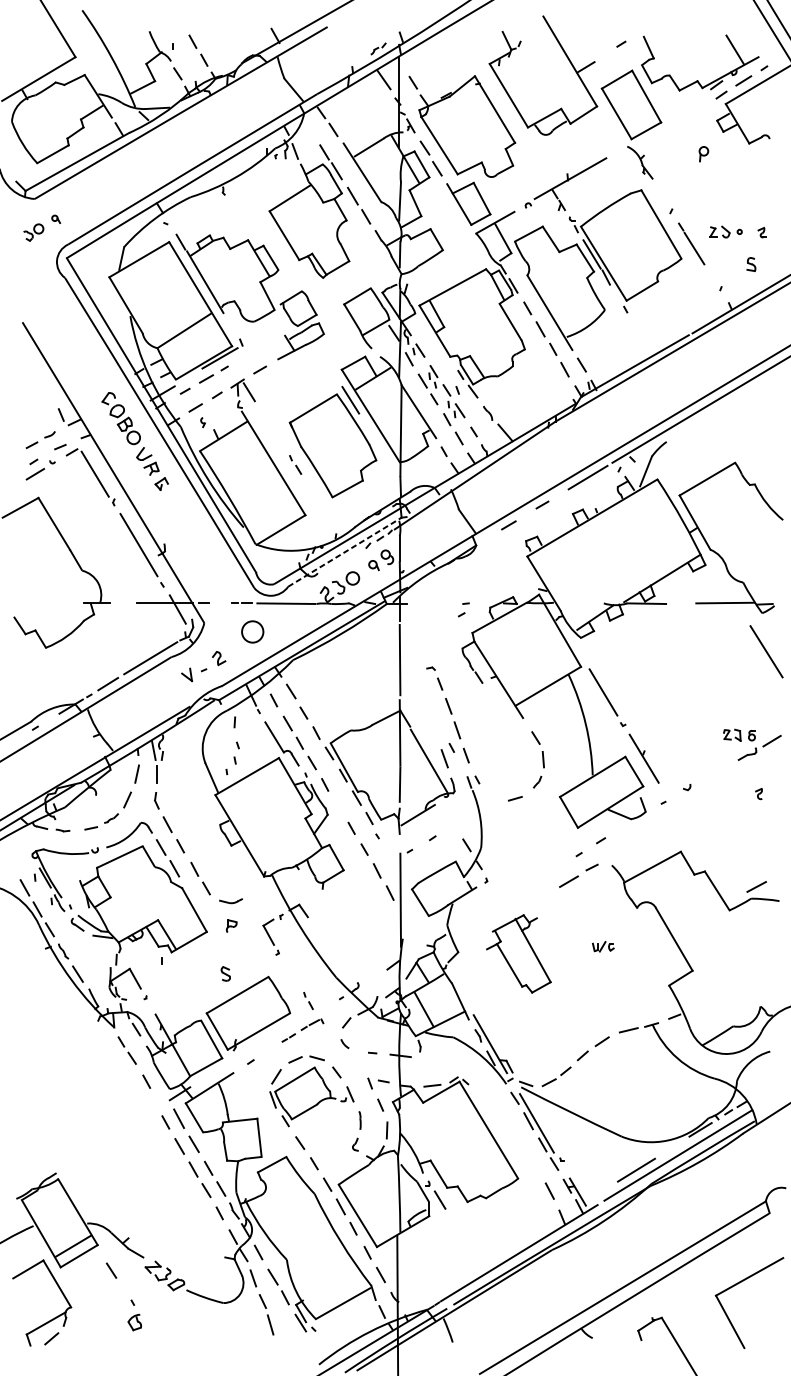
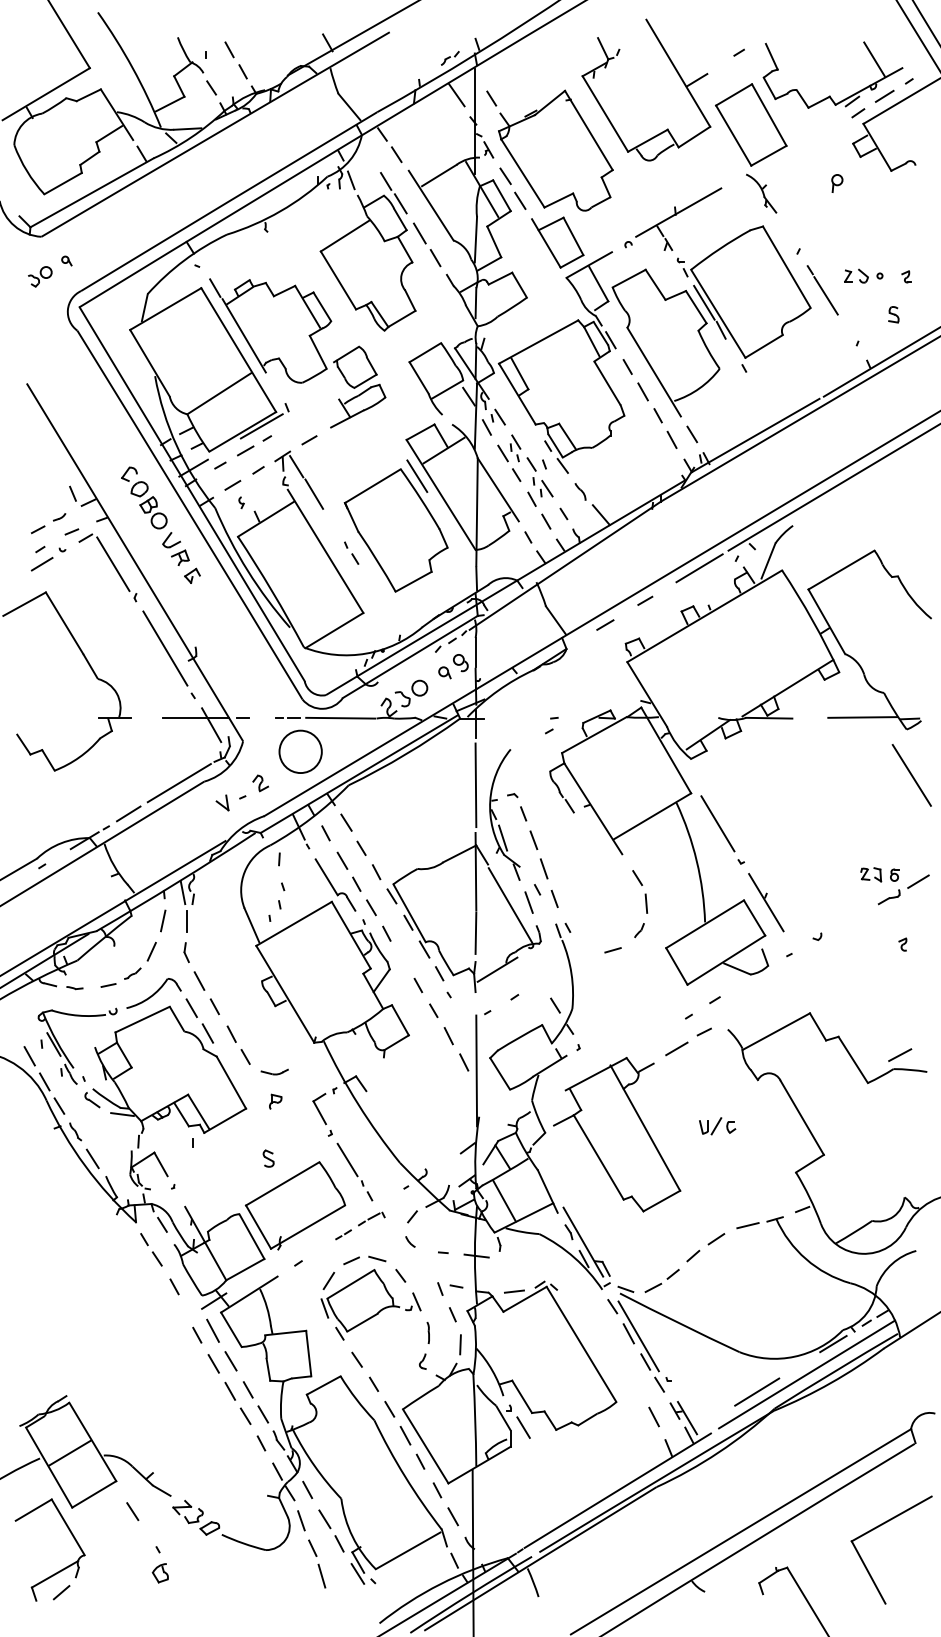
line: (264, 414) -> (314, 493), added
line: (345, 551) -> (410, 656), dashed -> solid
circle: (252, 631) -> (300, 751), size x1.67
part: (417, 687) -> (496, 817), added
part: (603, 946) -> (717, 1126), size x1.43
part: (519, 953) -> (617, 1134), size x1.67
line: (292, 974) -> (347, 1159), added
line: (73, 1245) -> (69, 1452), moved

